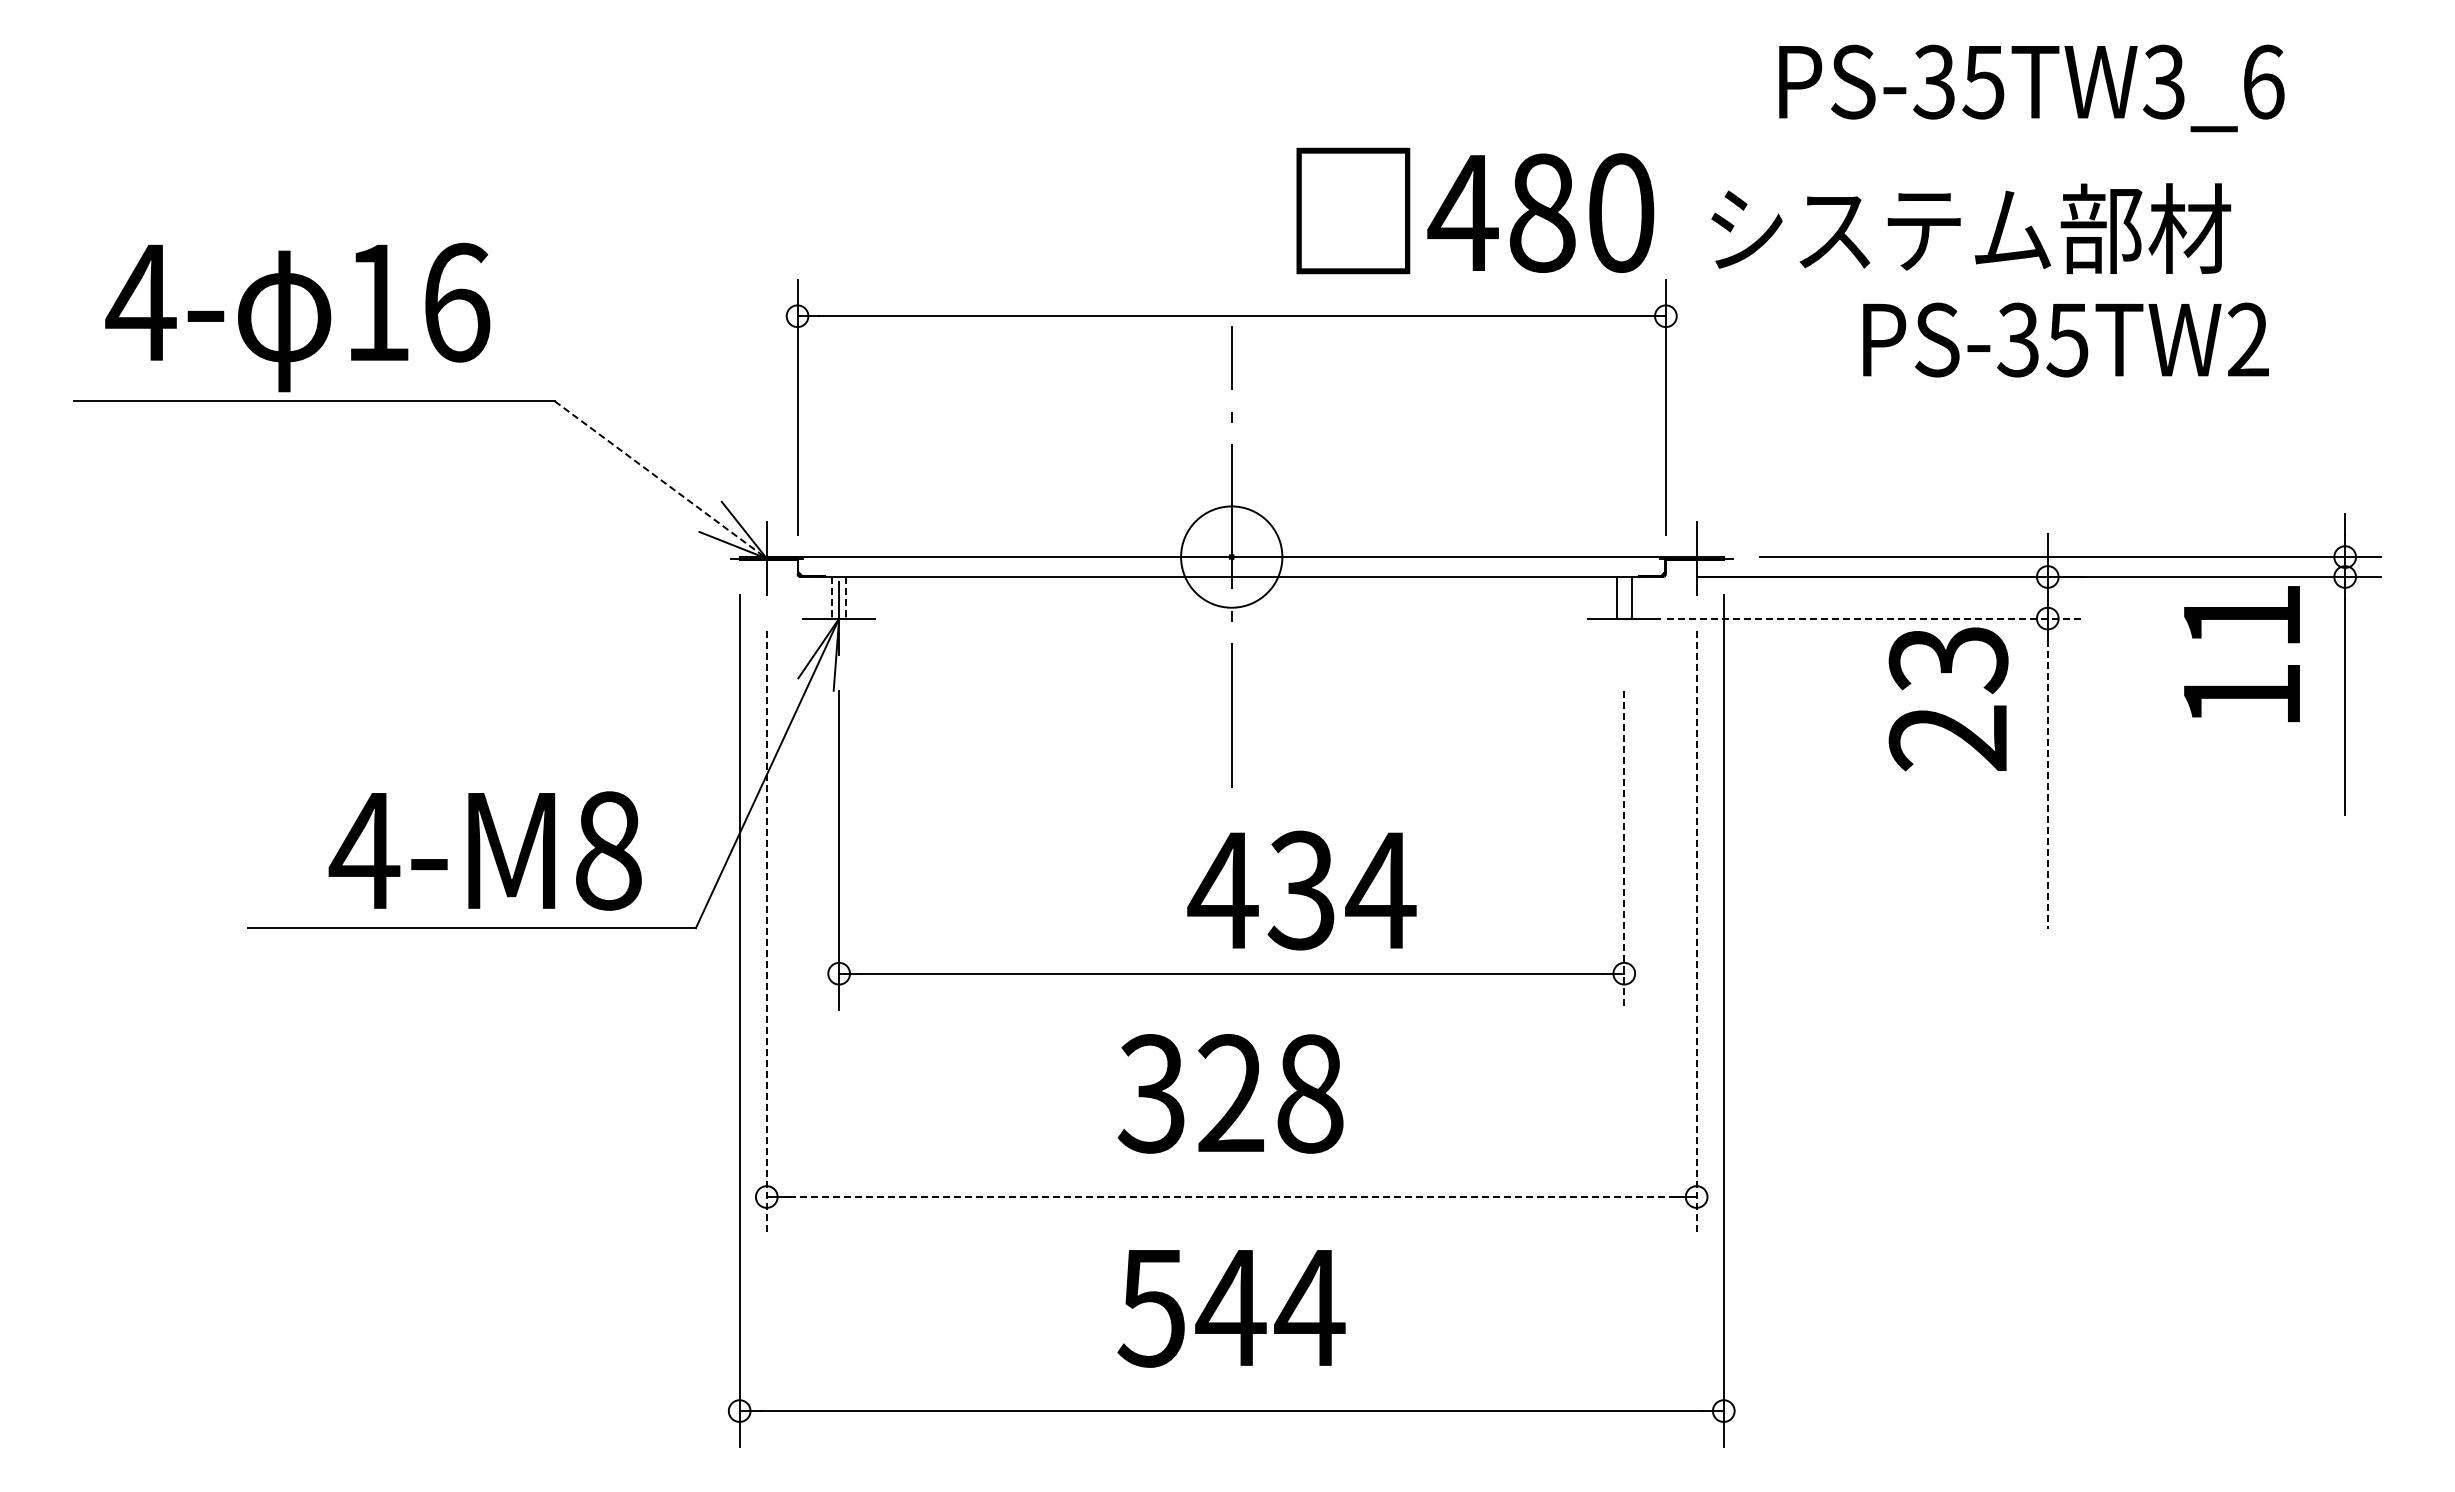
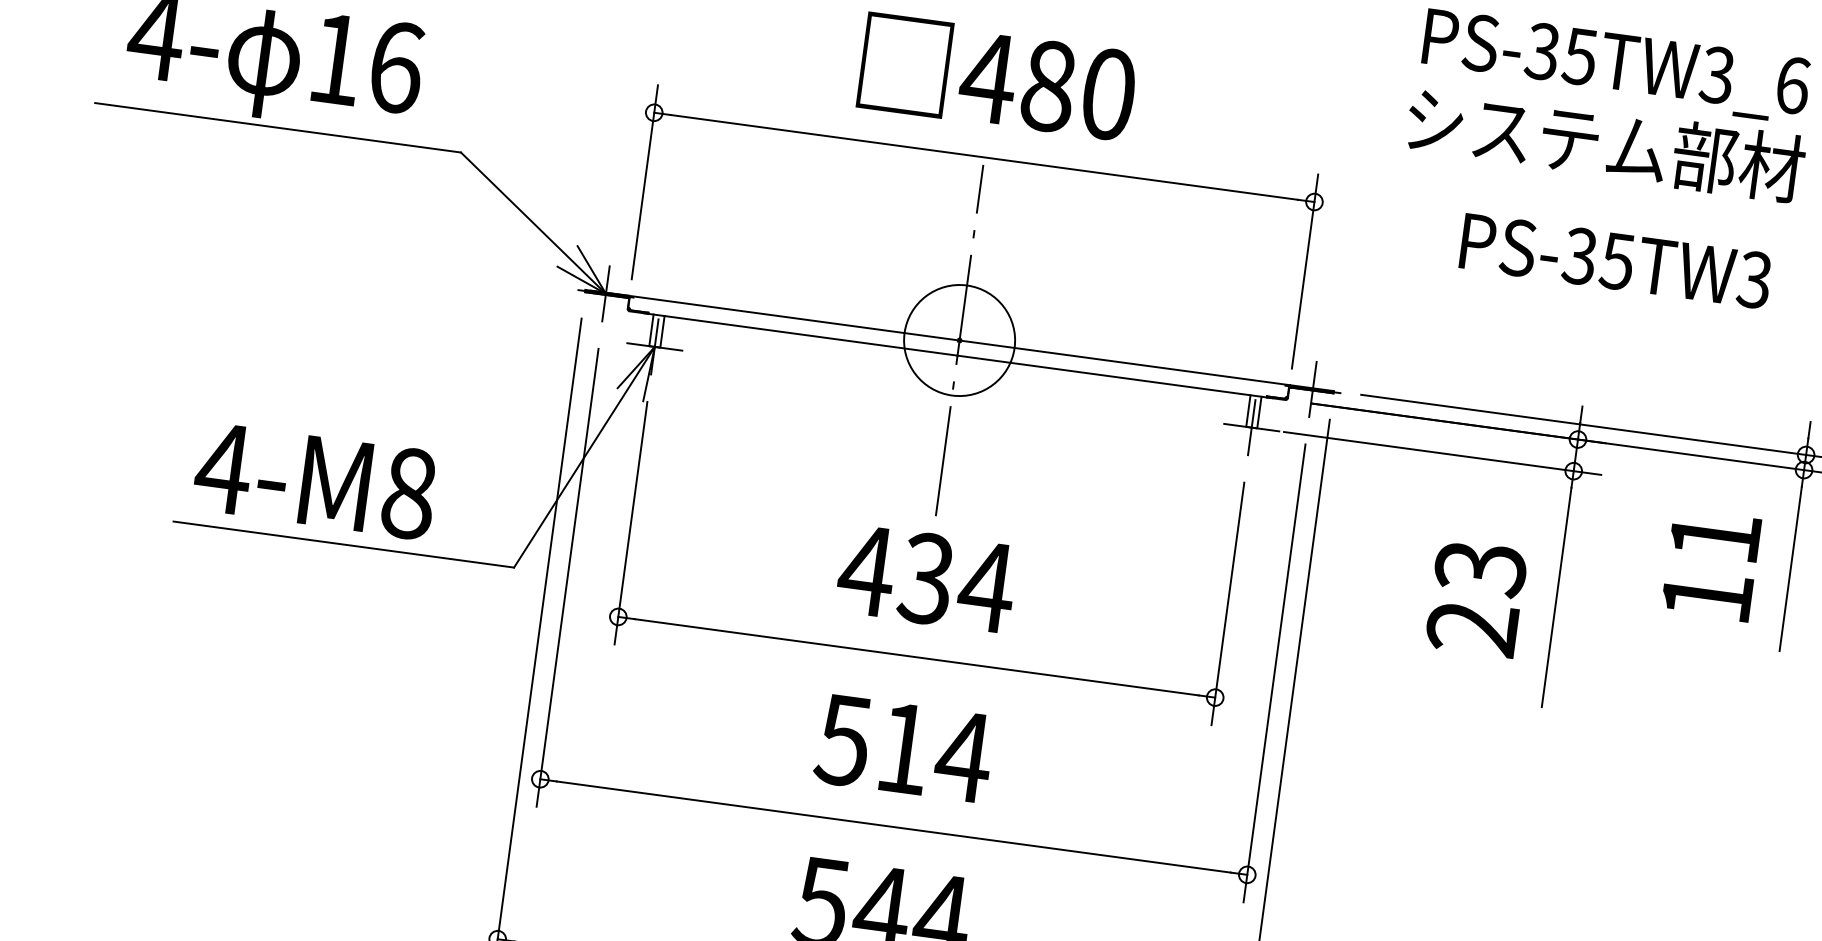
text: (1475, 210) -> (998, 77), moved
text: (1971, 228) -> (1606, 144), moved
text: (2247, 340) -> (1754, 280), PS-35TW2 -> PS-35TW3
line: (660, 479) -> (533, 222), dashed -> solid
circle: (1231, 556) -> (959, 340), size x1.43
line: (831, 597) -> (651, 330), dashed -> solid
line: (846, 597) -> (662, 331), dashed -> solid
line: (1624, 618) -> (1251, 427), added
line: (1875, 618) -> (1442, 453), dashed -> solid
text: (2241, 654) -> (1710, 565), moved
text: (1948, 699) -> (1476, 598), moved
line: (2047, 785) -> (1556, 598), dashed -> solid
text: (484, 850) -> (314, 480), moved
line: (1624, 850) -> (1228, 603), dashed -> solid
text: (1301, 890) -> (926, 578), moved
line: (766, 932) -> (567, 578), dashed -> solid
line: (1696, 932) -> (1274, 673), dashed -> solid
text: (1231, 1093) -> (904, 748), 328 -> 514
line: (1232, 1197) -> (894, 827), dashed -> solid

